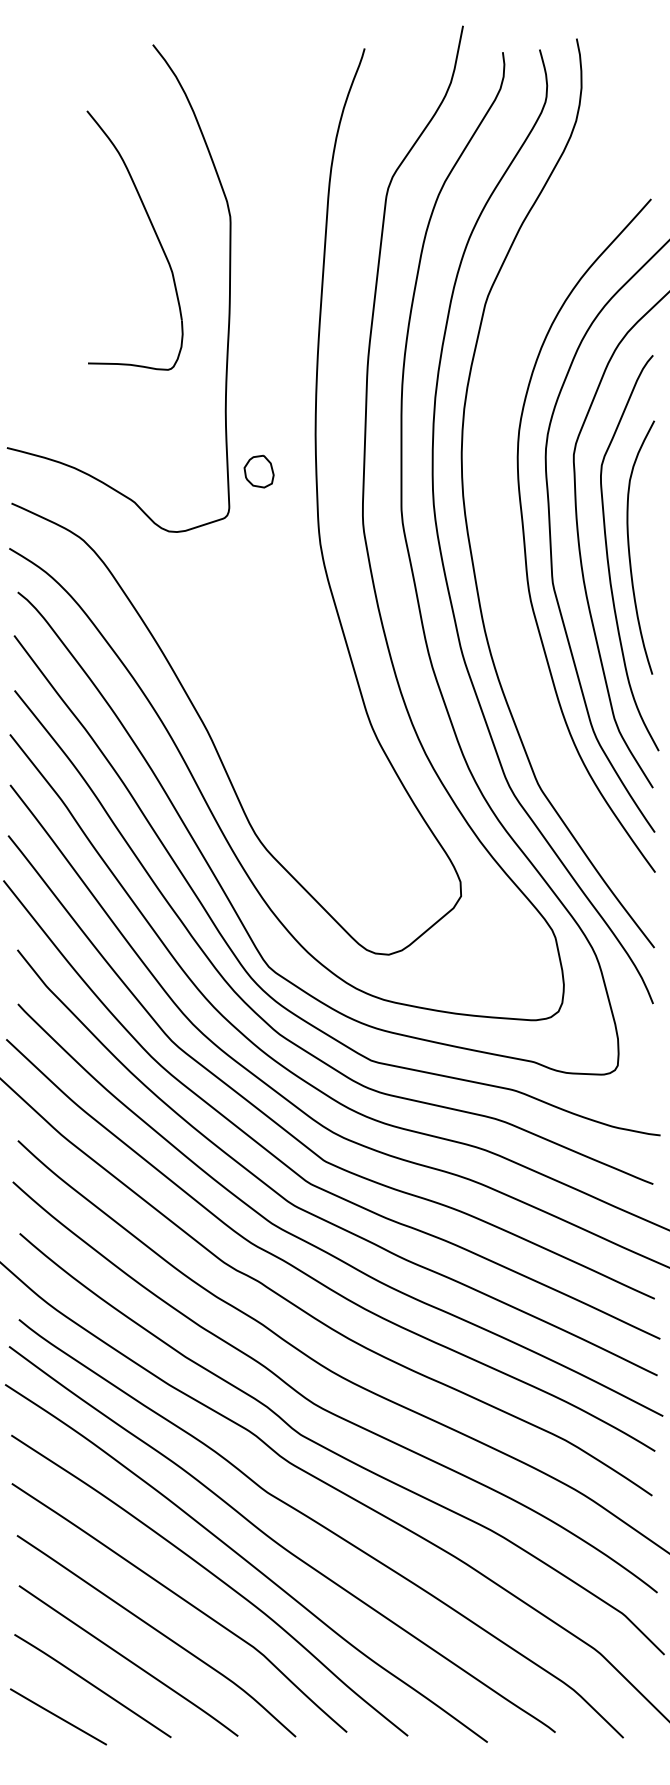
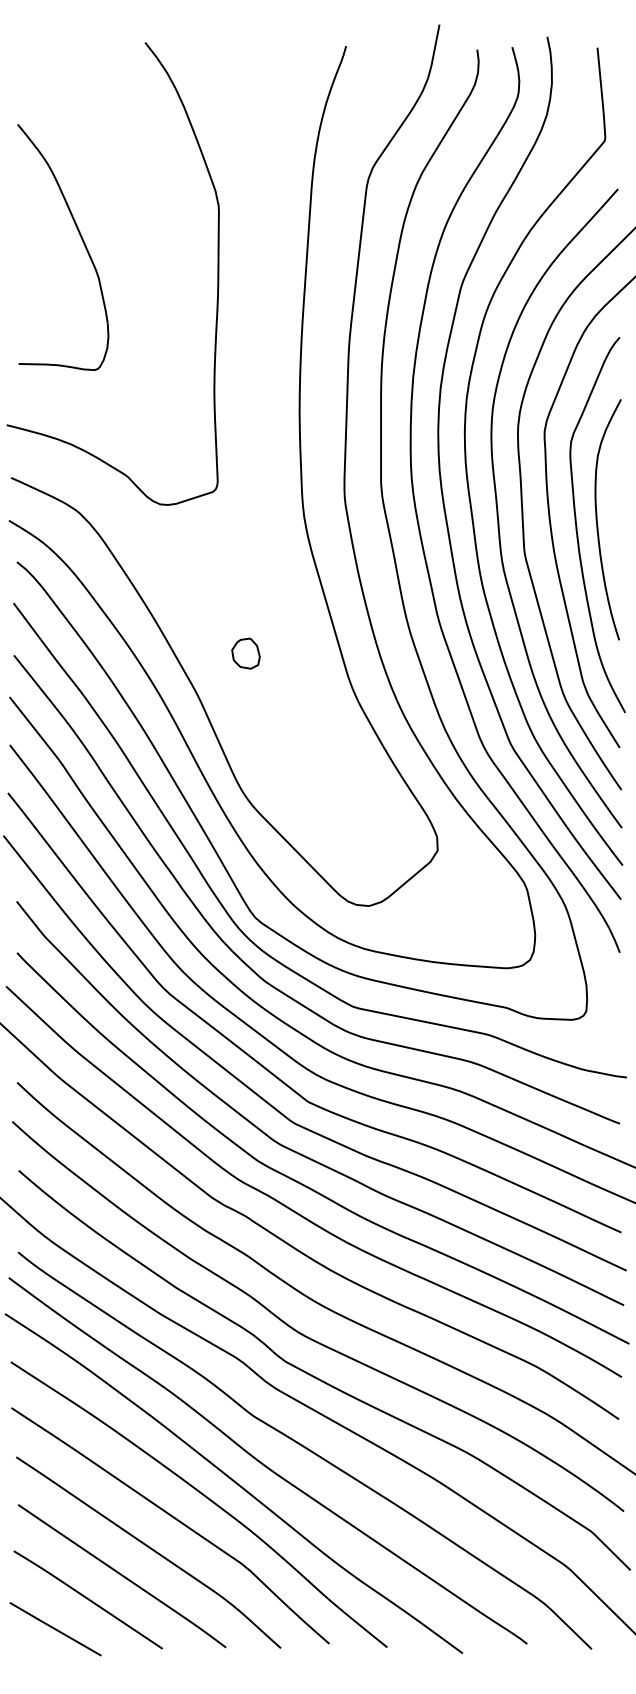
part: (155, 235) -> (82, 242), moved
part: (258, 471) -> (245, 653), moved
curve: (492, 492) -> (467, 467), added

